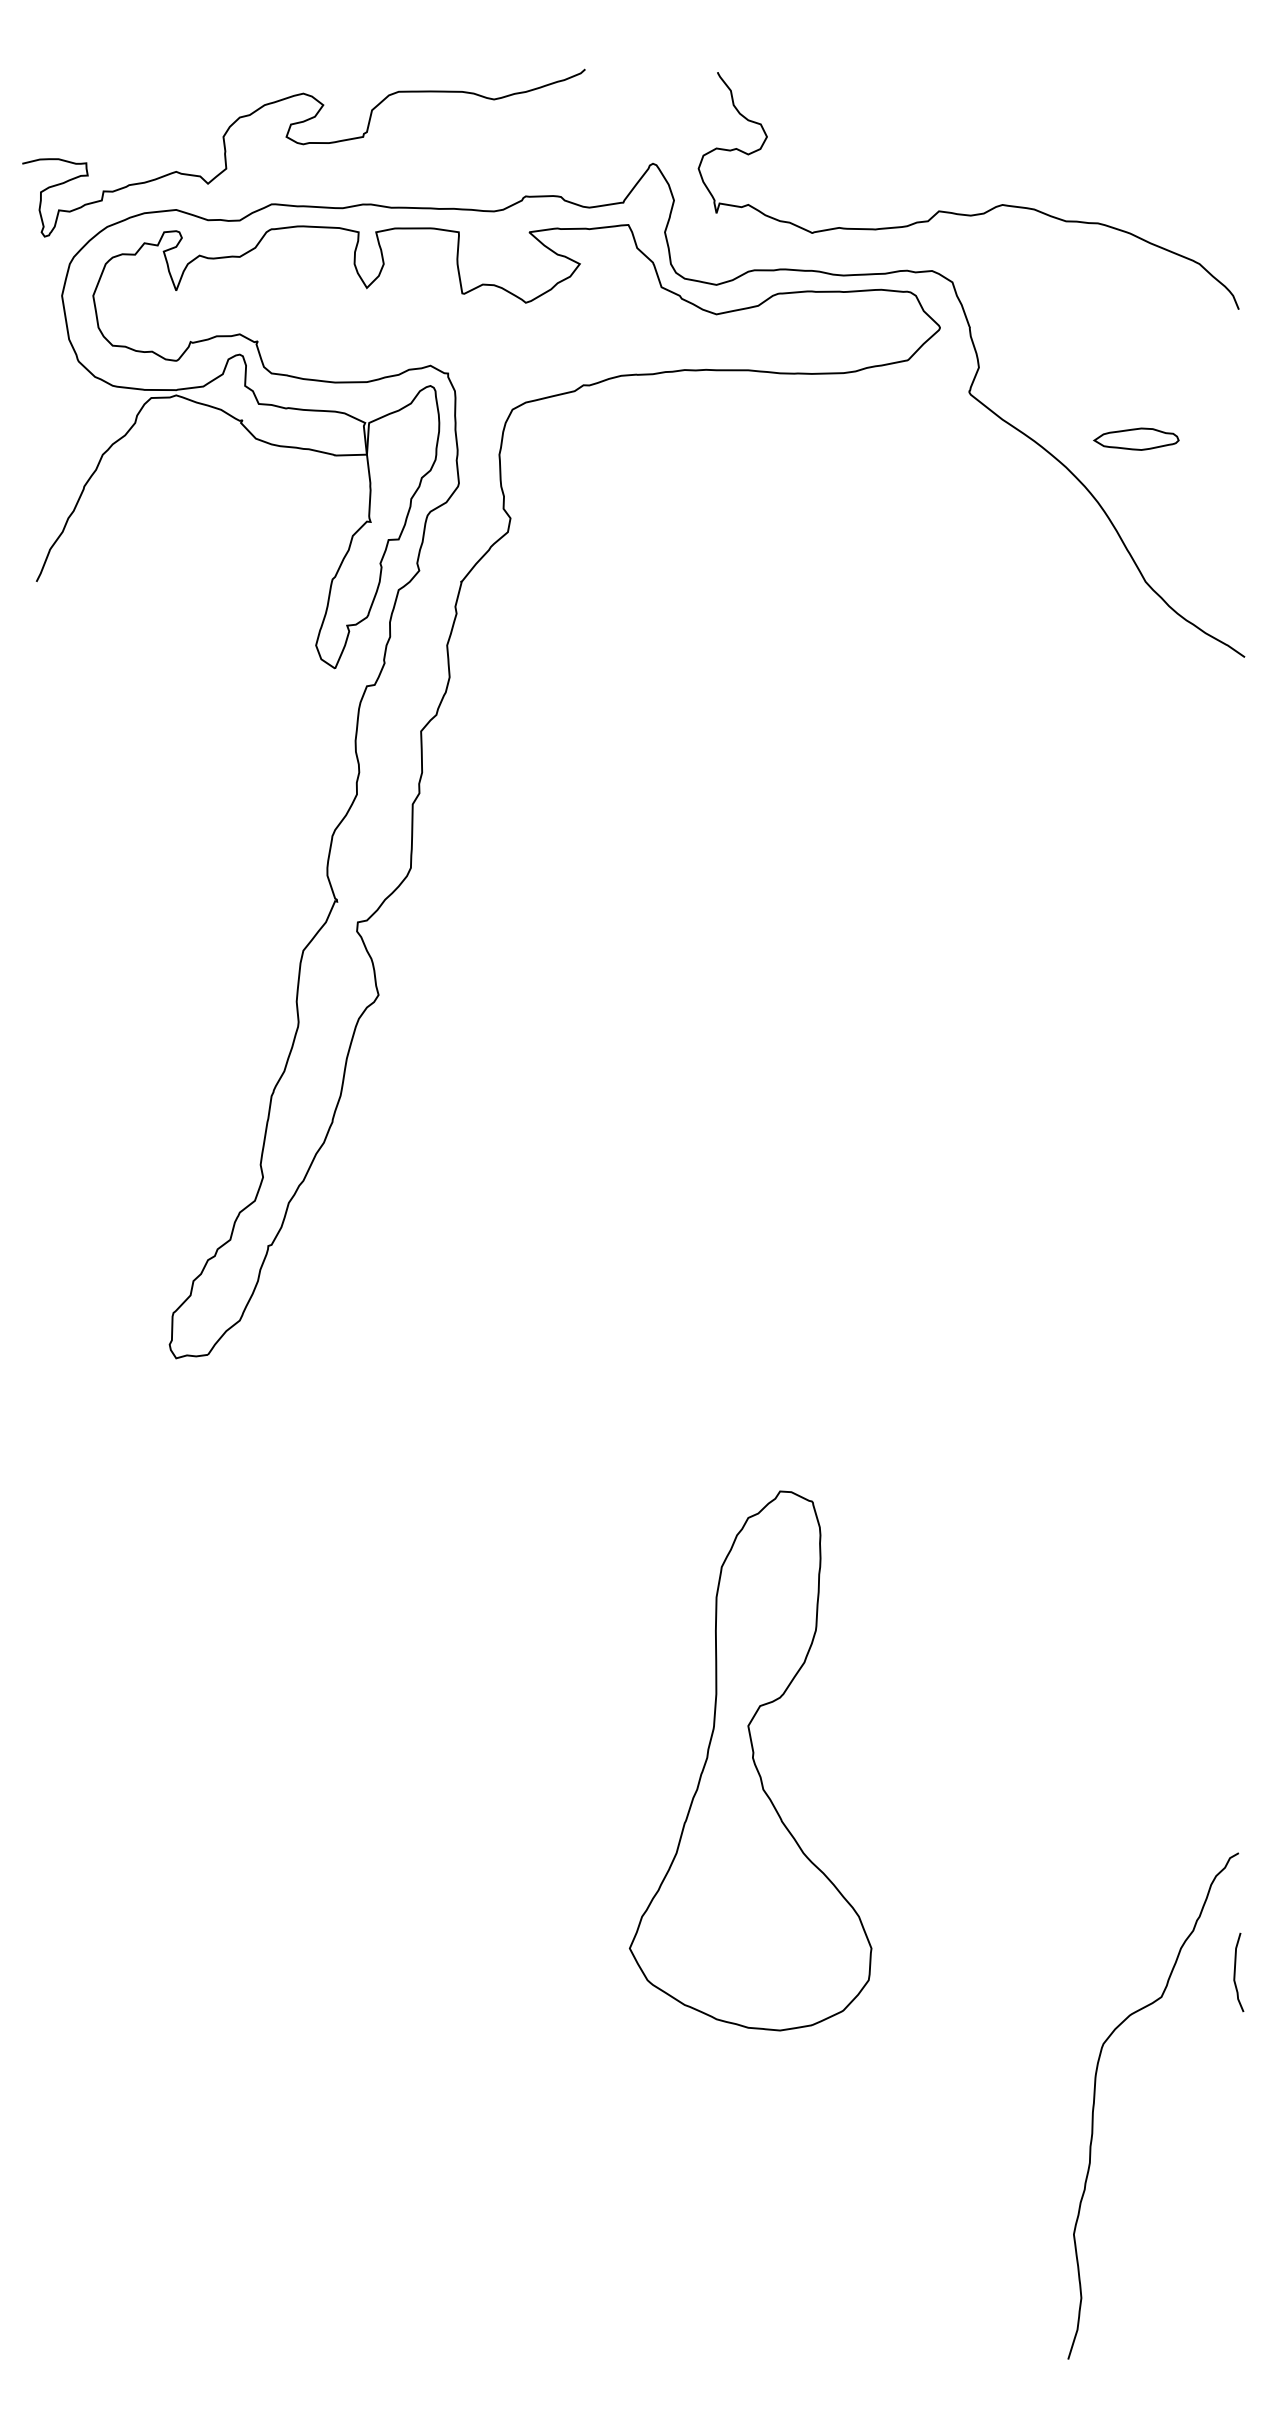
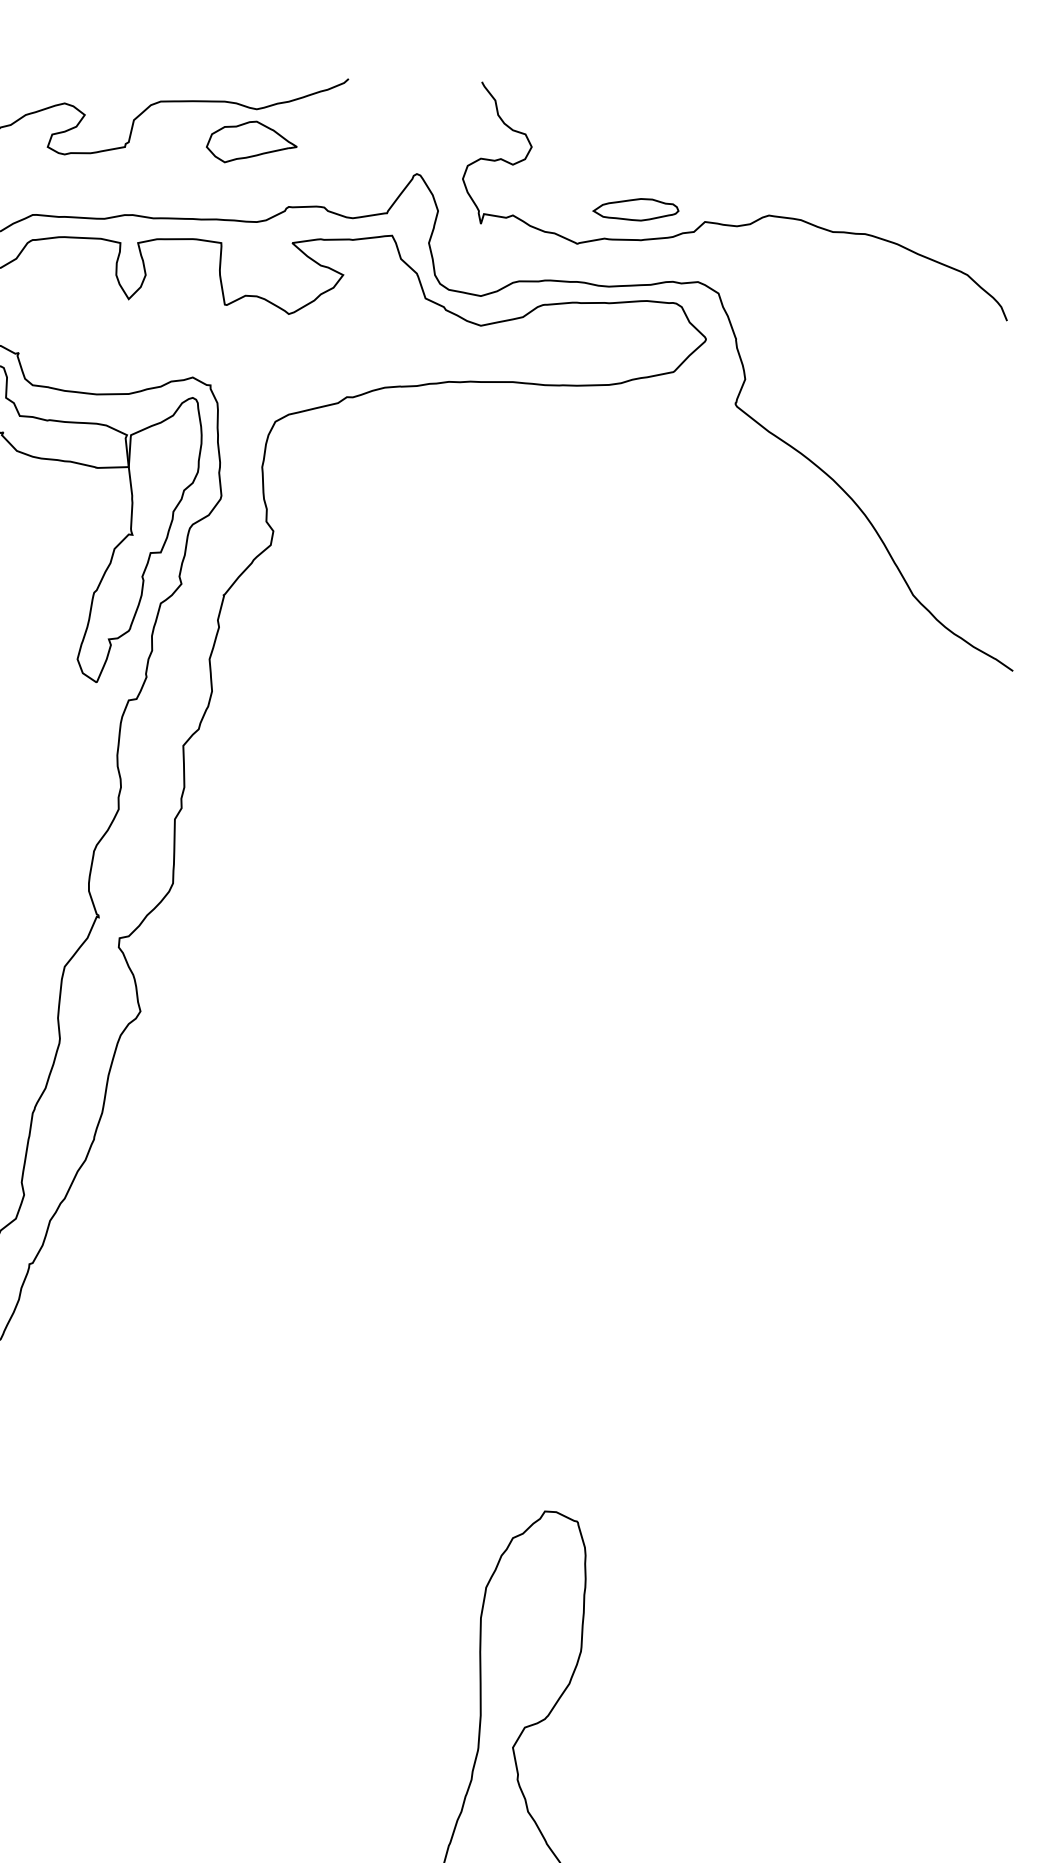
part: (488, 131) -> (251, 141), added
part: (1136, 438) -> (636, 209), moved

